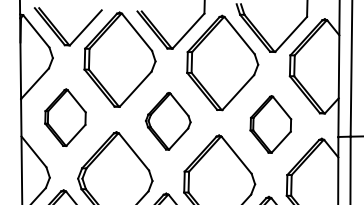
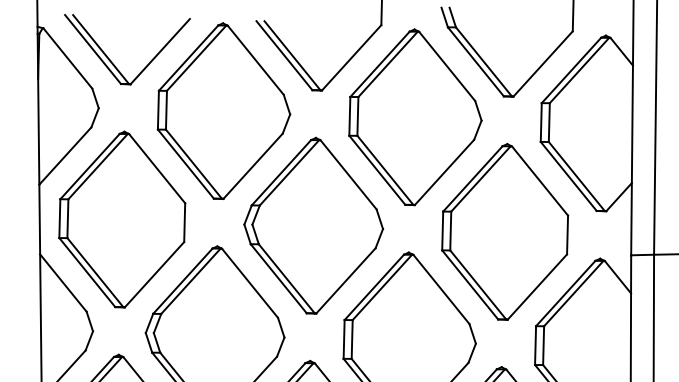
part: (65, 117) -> (122, 218), size x1.67
part: (168, 121) -> (314, 226), size x1.67
part: (270, 124) -> (504, 232), size x1.67

